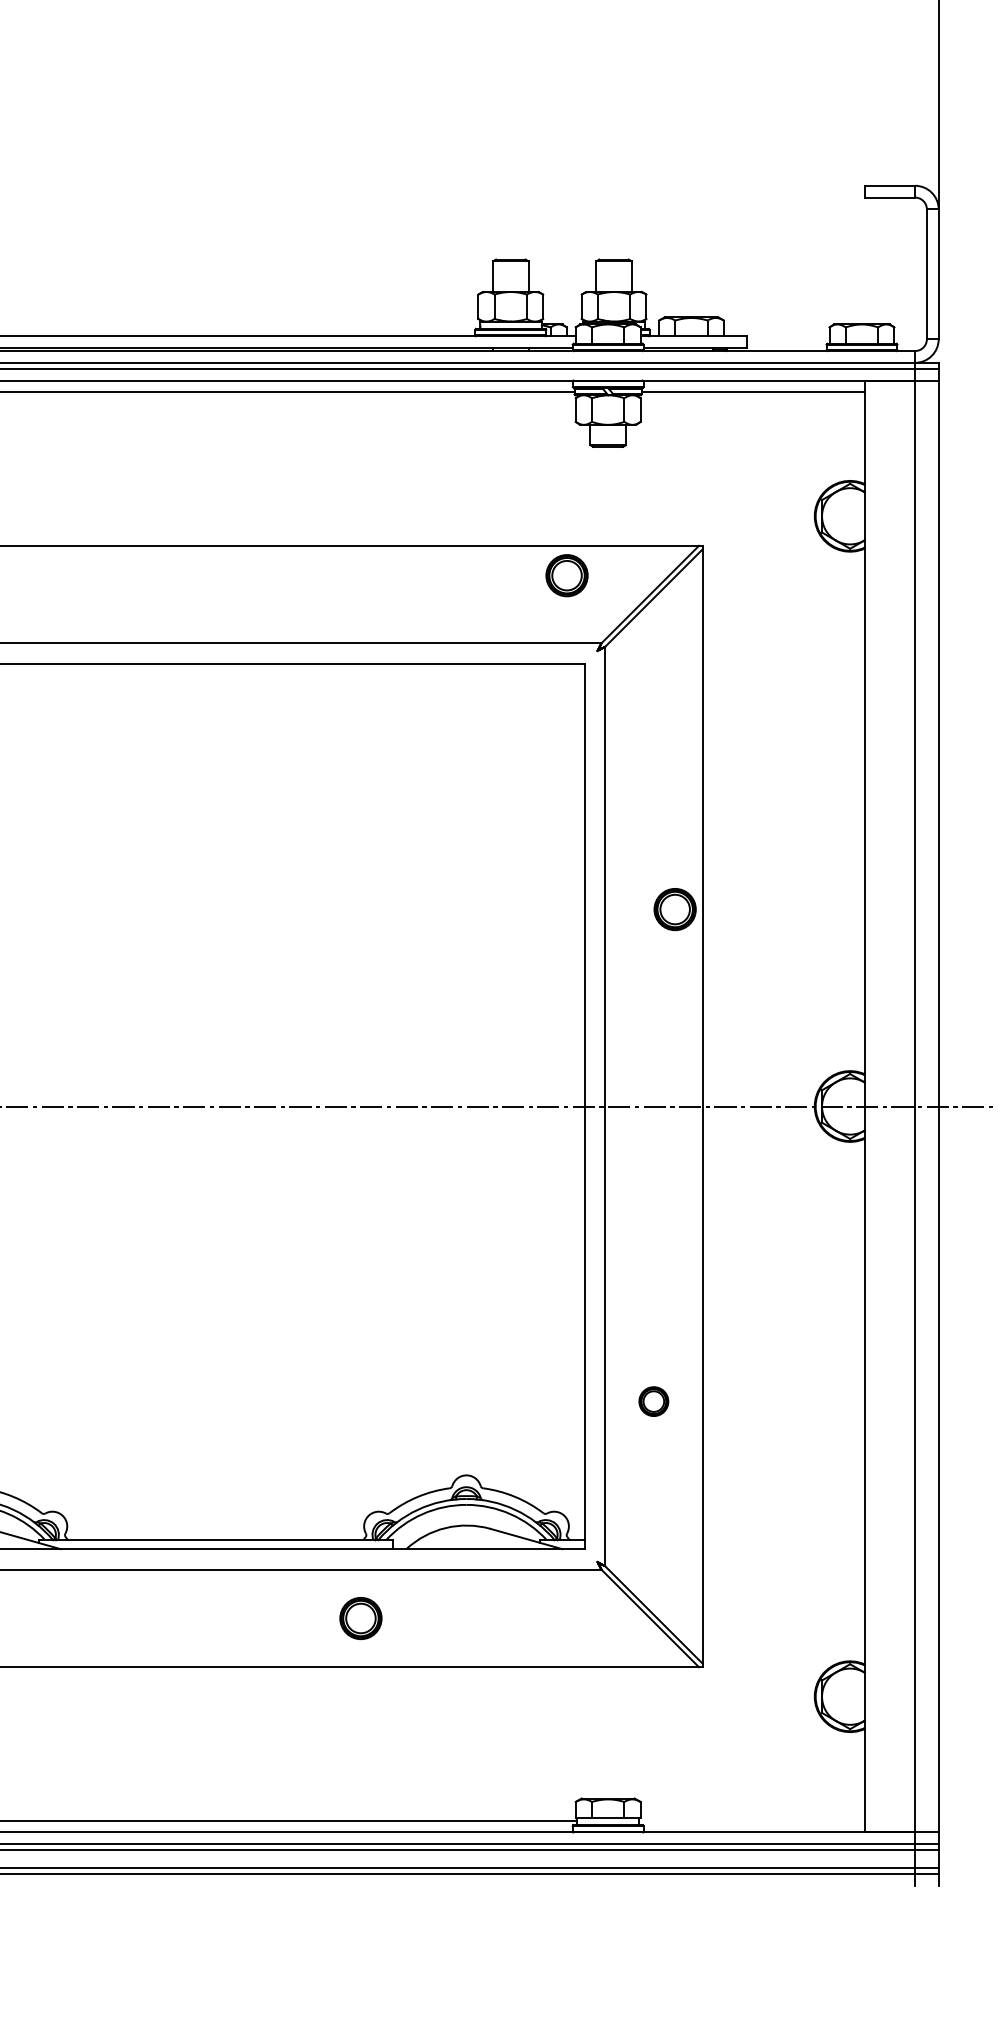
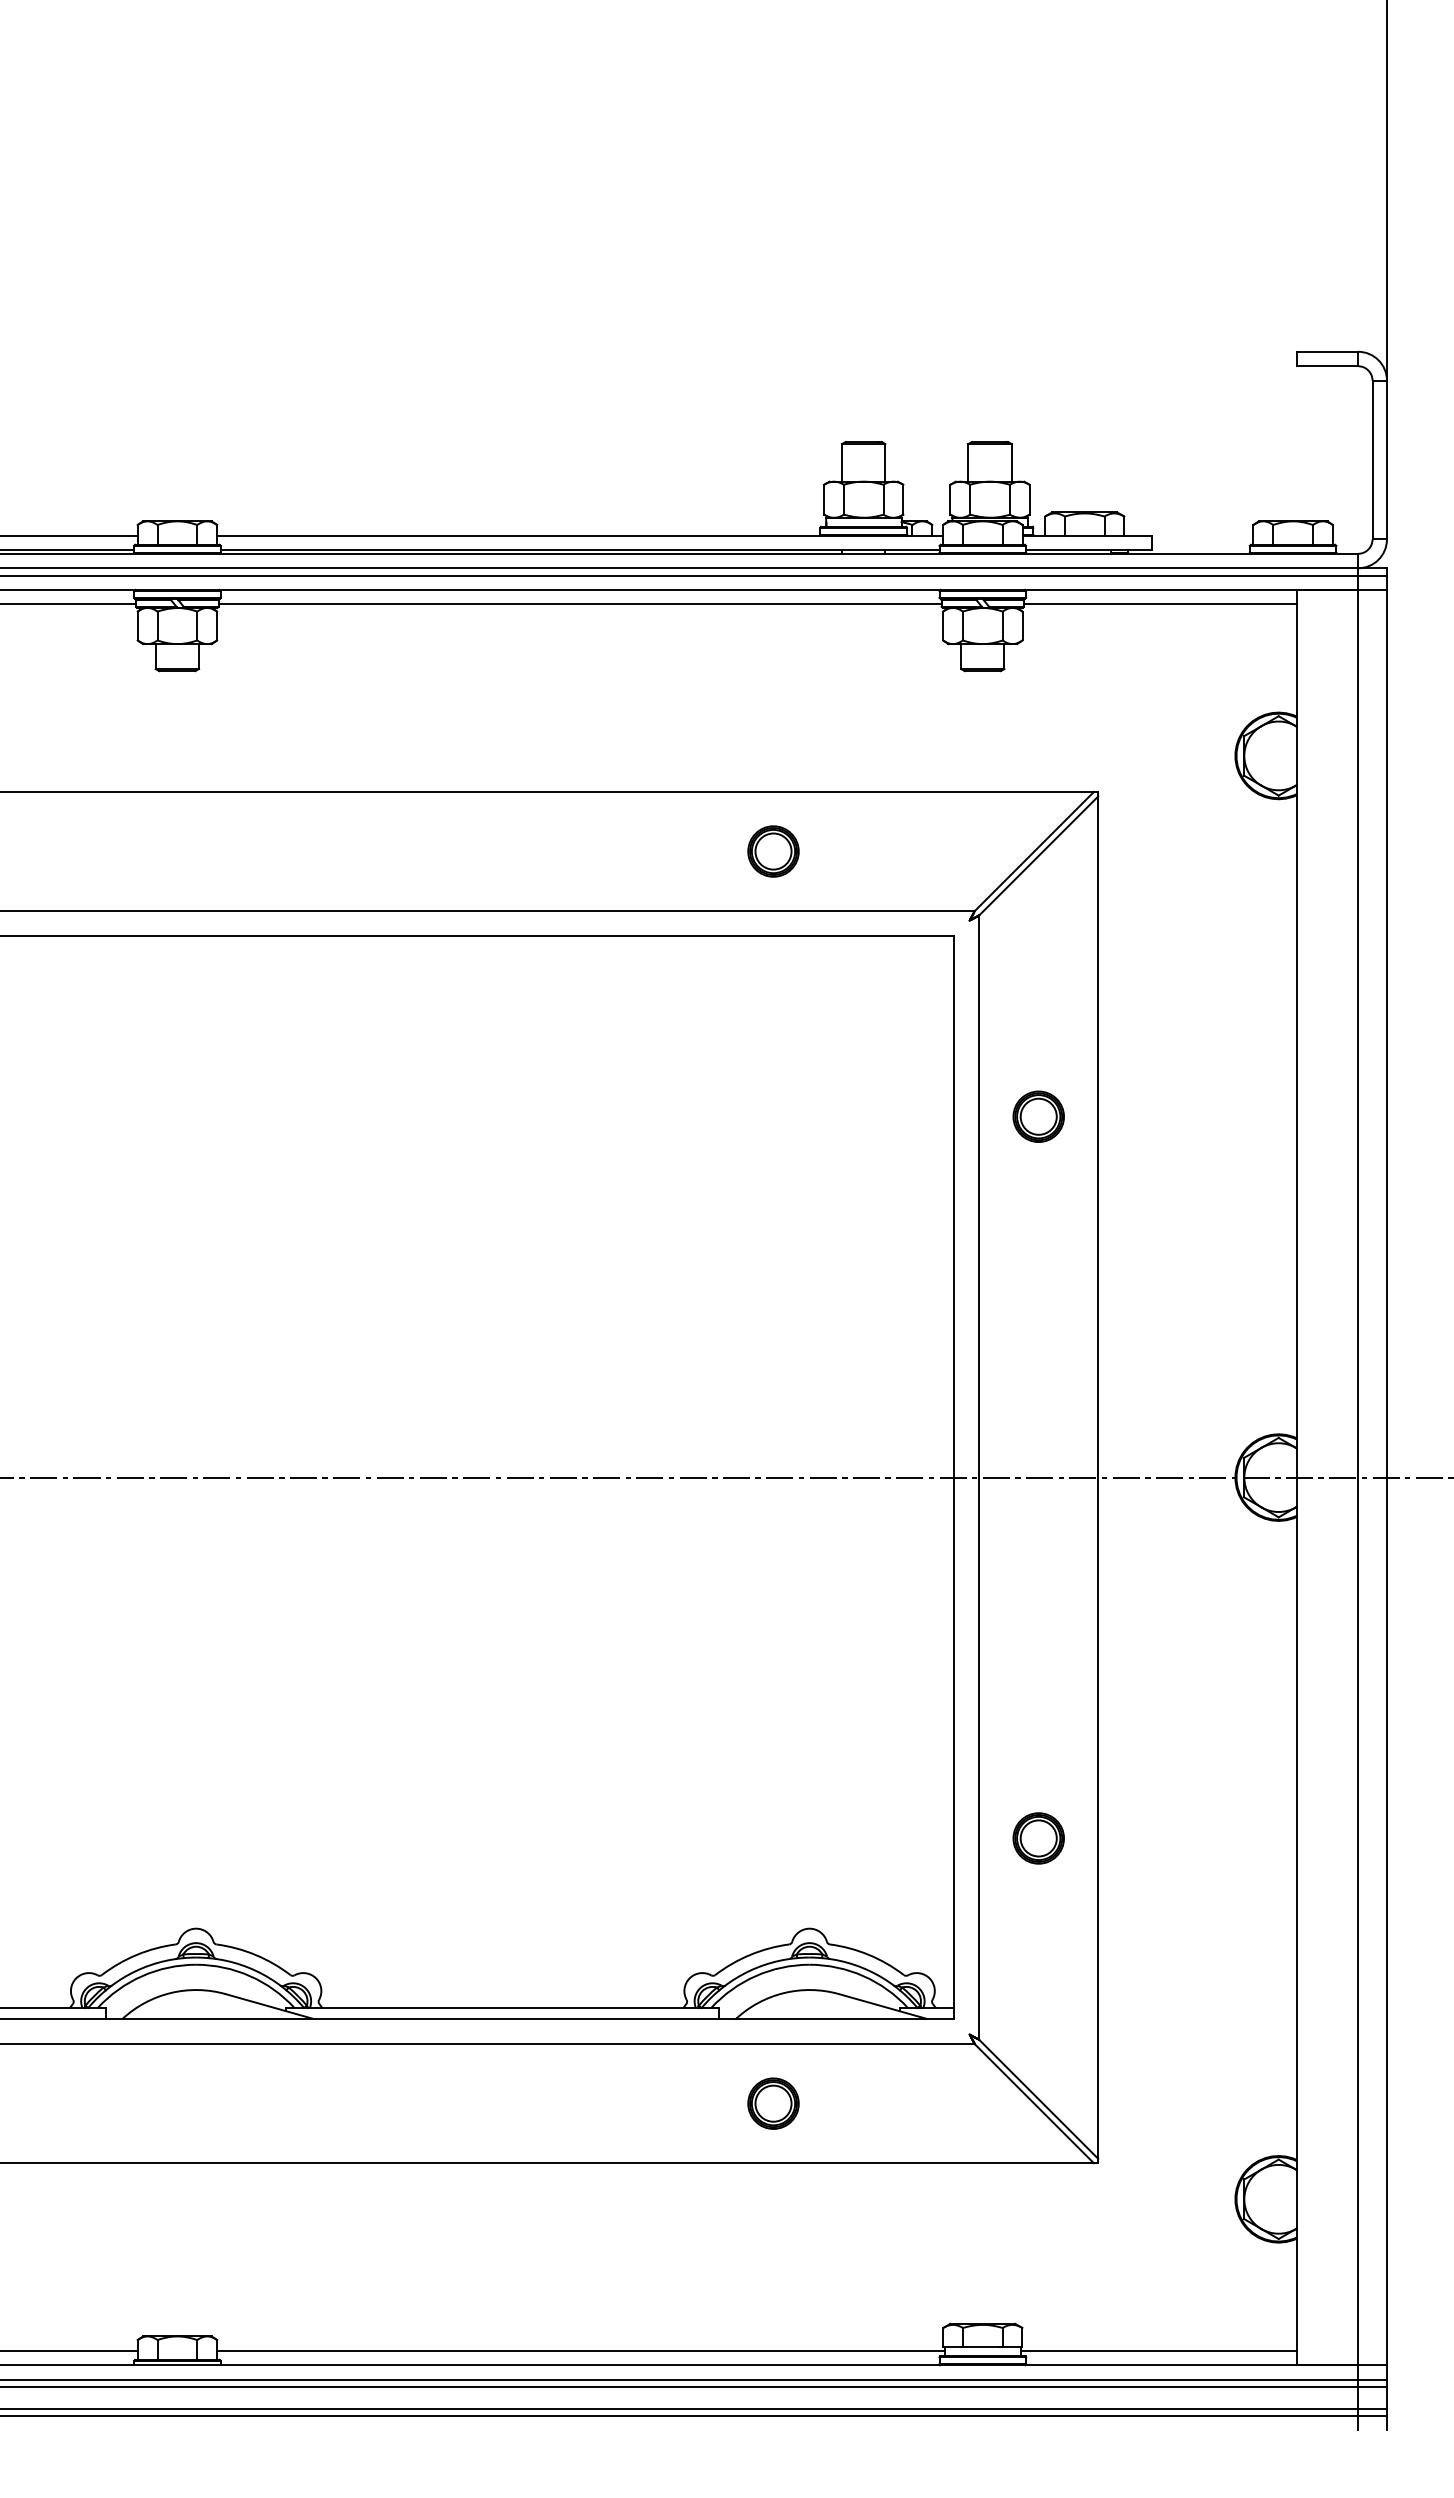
part: (567, 575) -> (773, 851), moved
part: (674, 909) -> (1038, 1116), moved
part: (653, 1401) -> (1038, 1838), size x1.43
part: (360, 1618) -> (773, 2103), moved
line: (751, 1820) -> (1158, 2350), added

